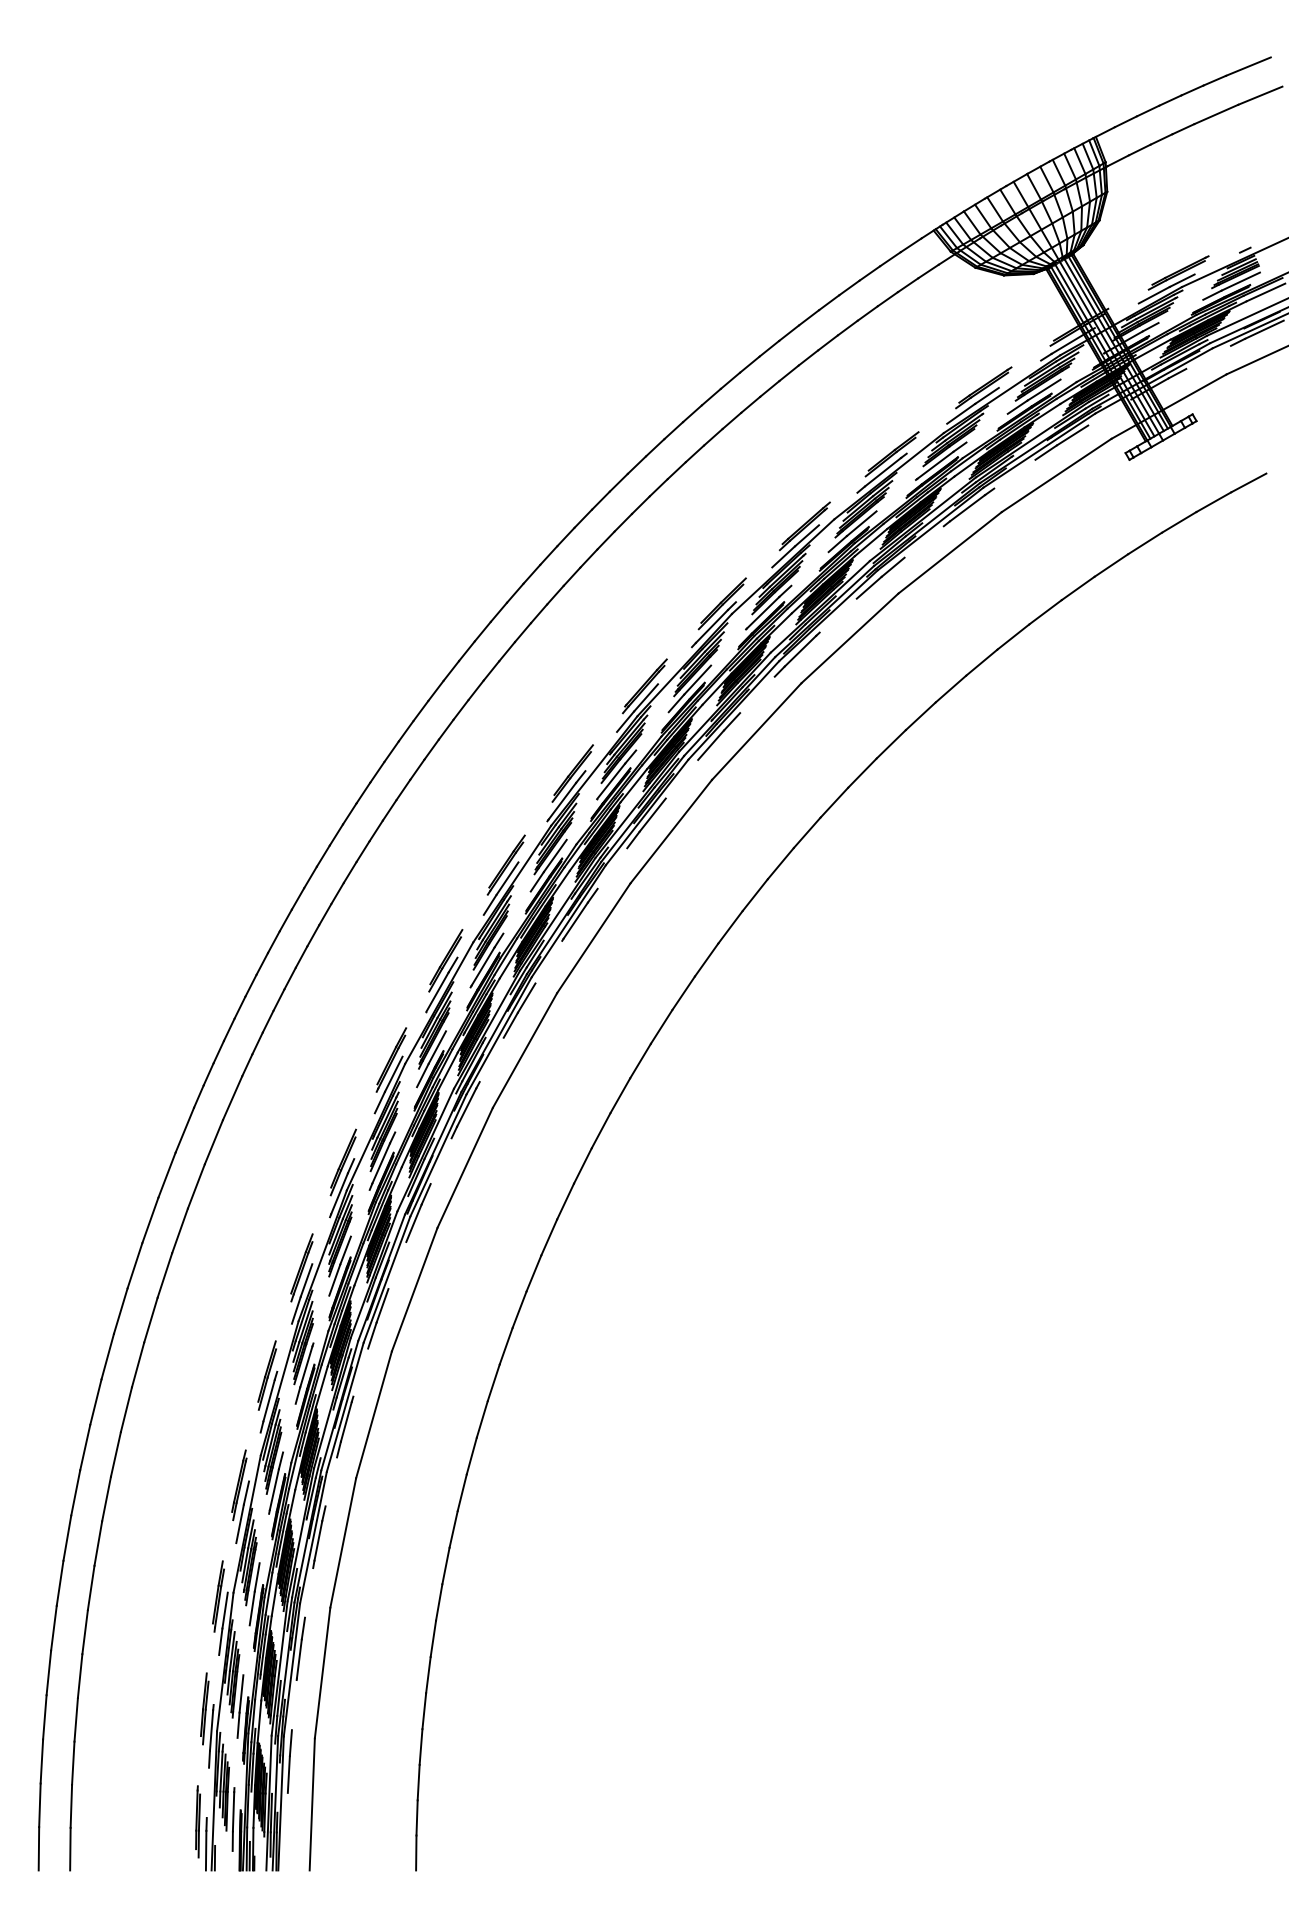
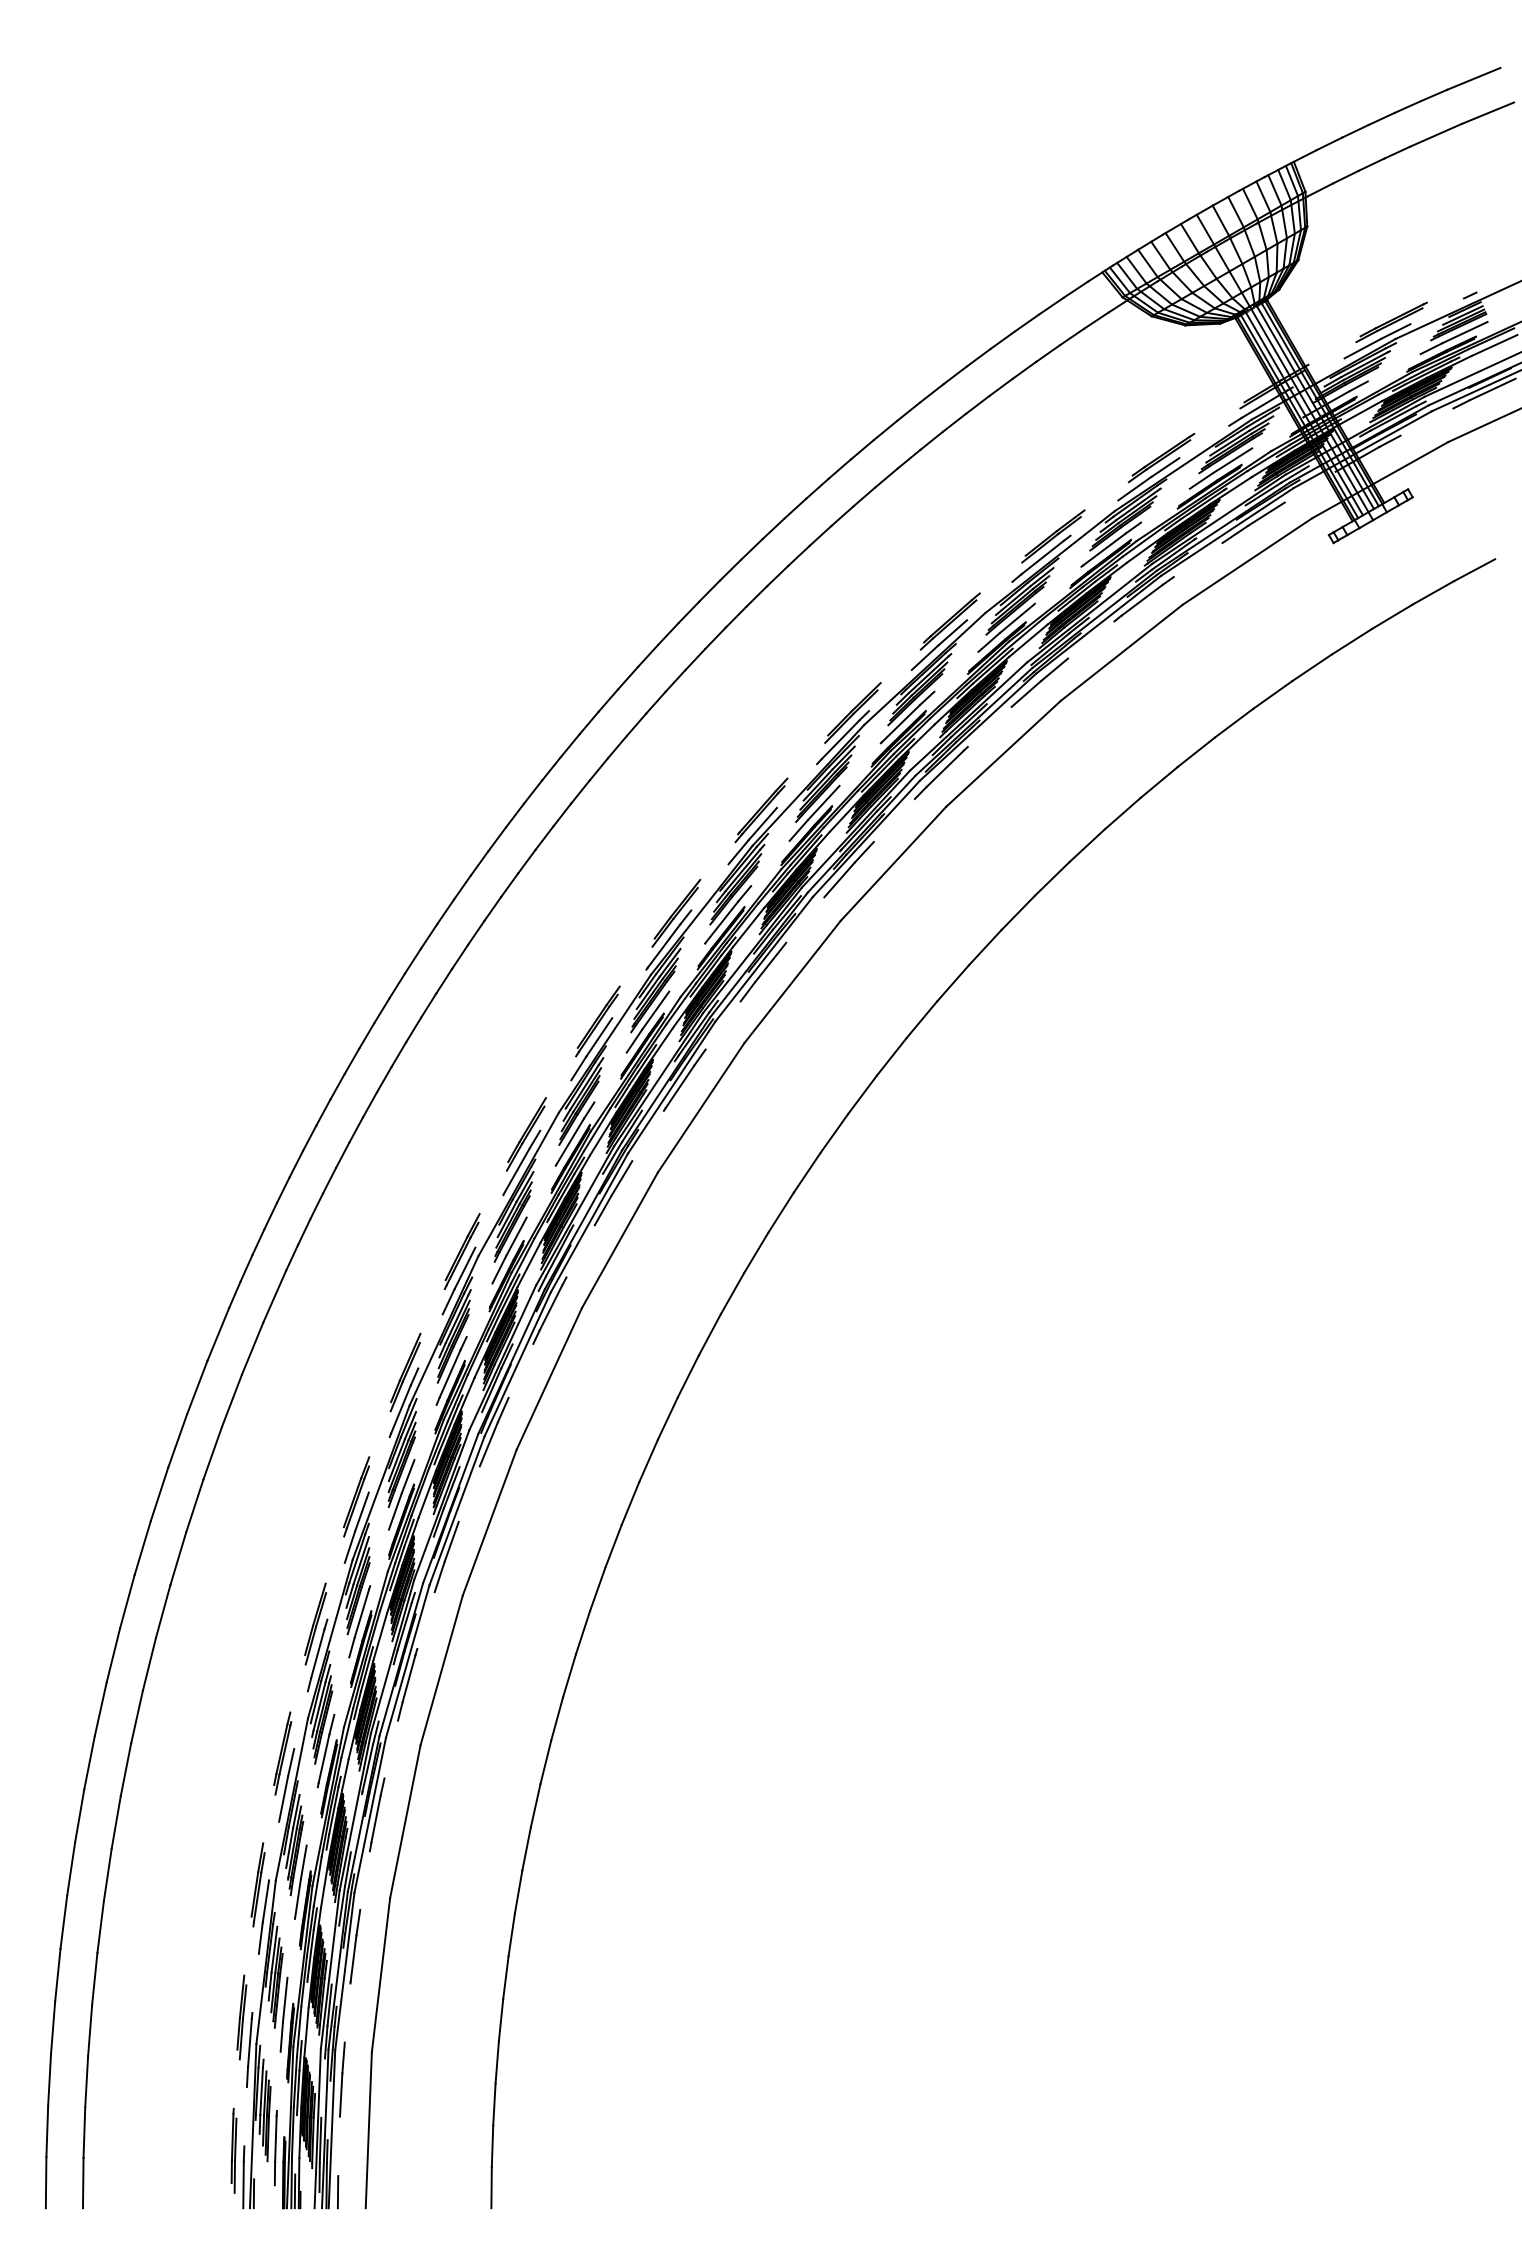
line: (286, 1856) -> (338, 2191), added

